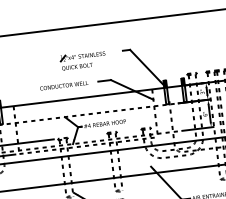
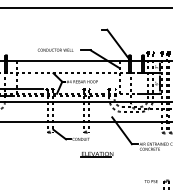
part: (82, 60) -> (71, 33), removed

